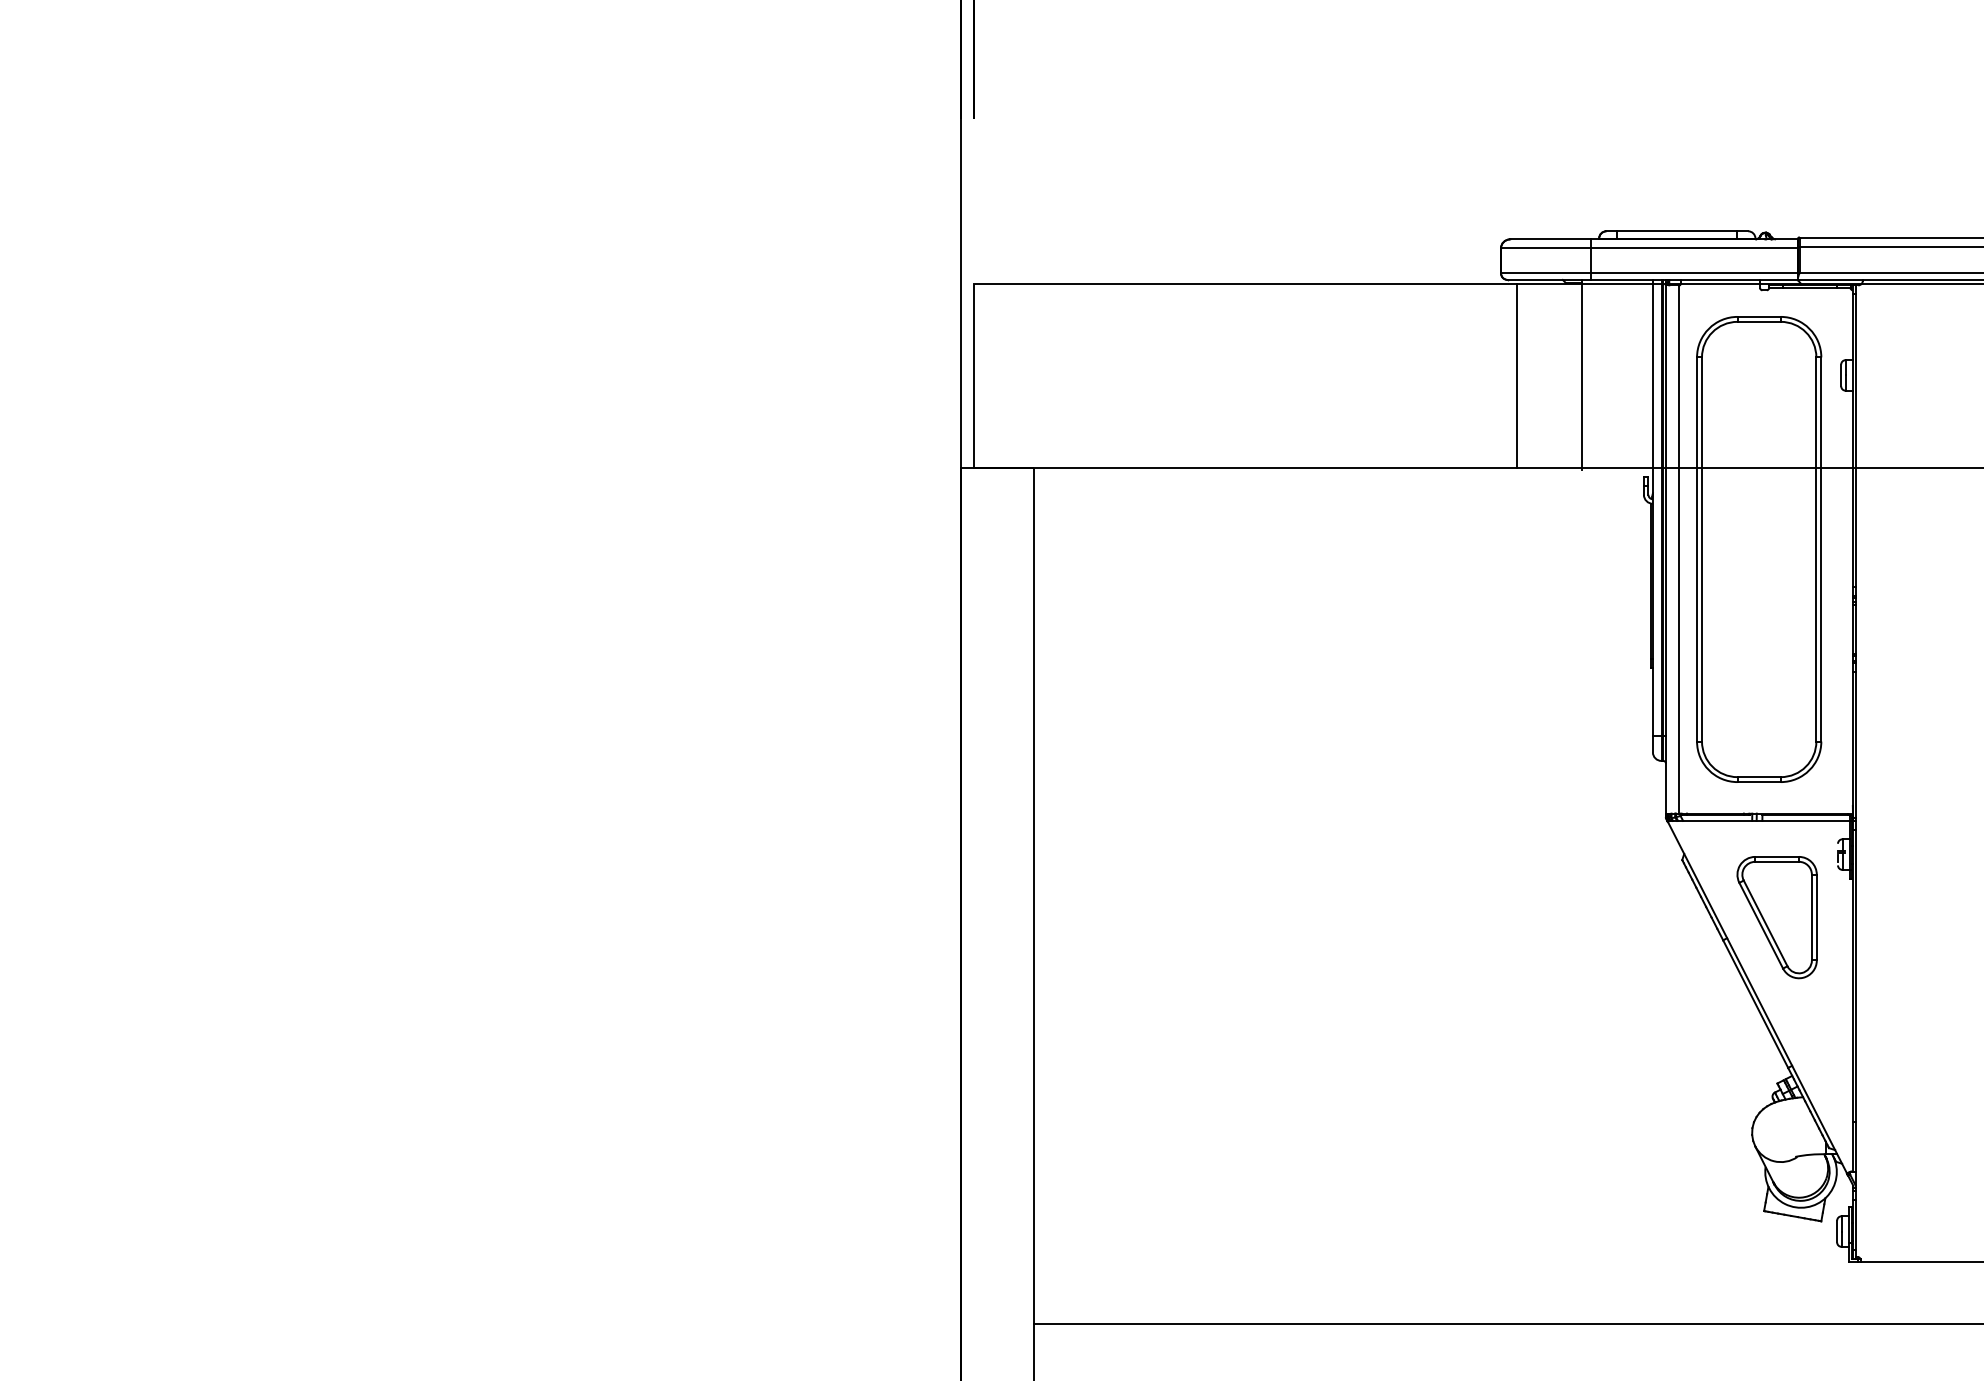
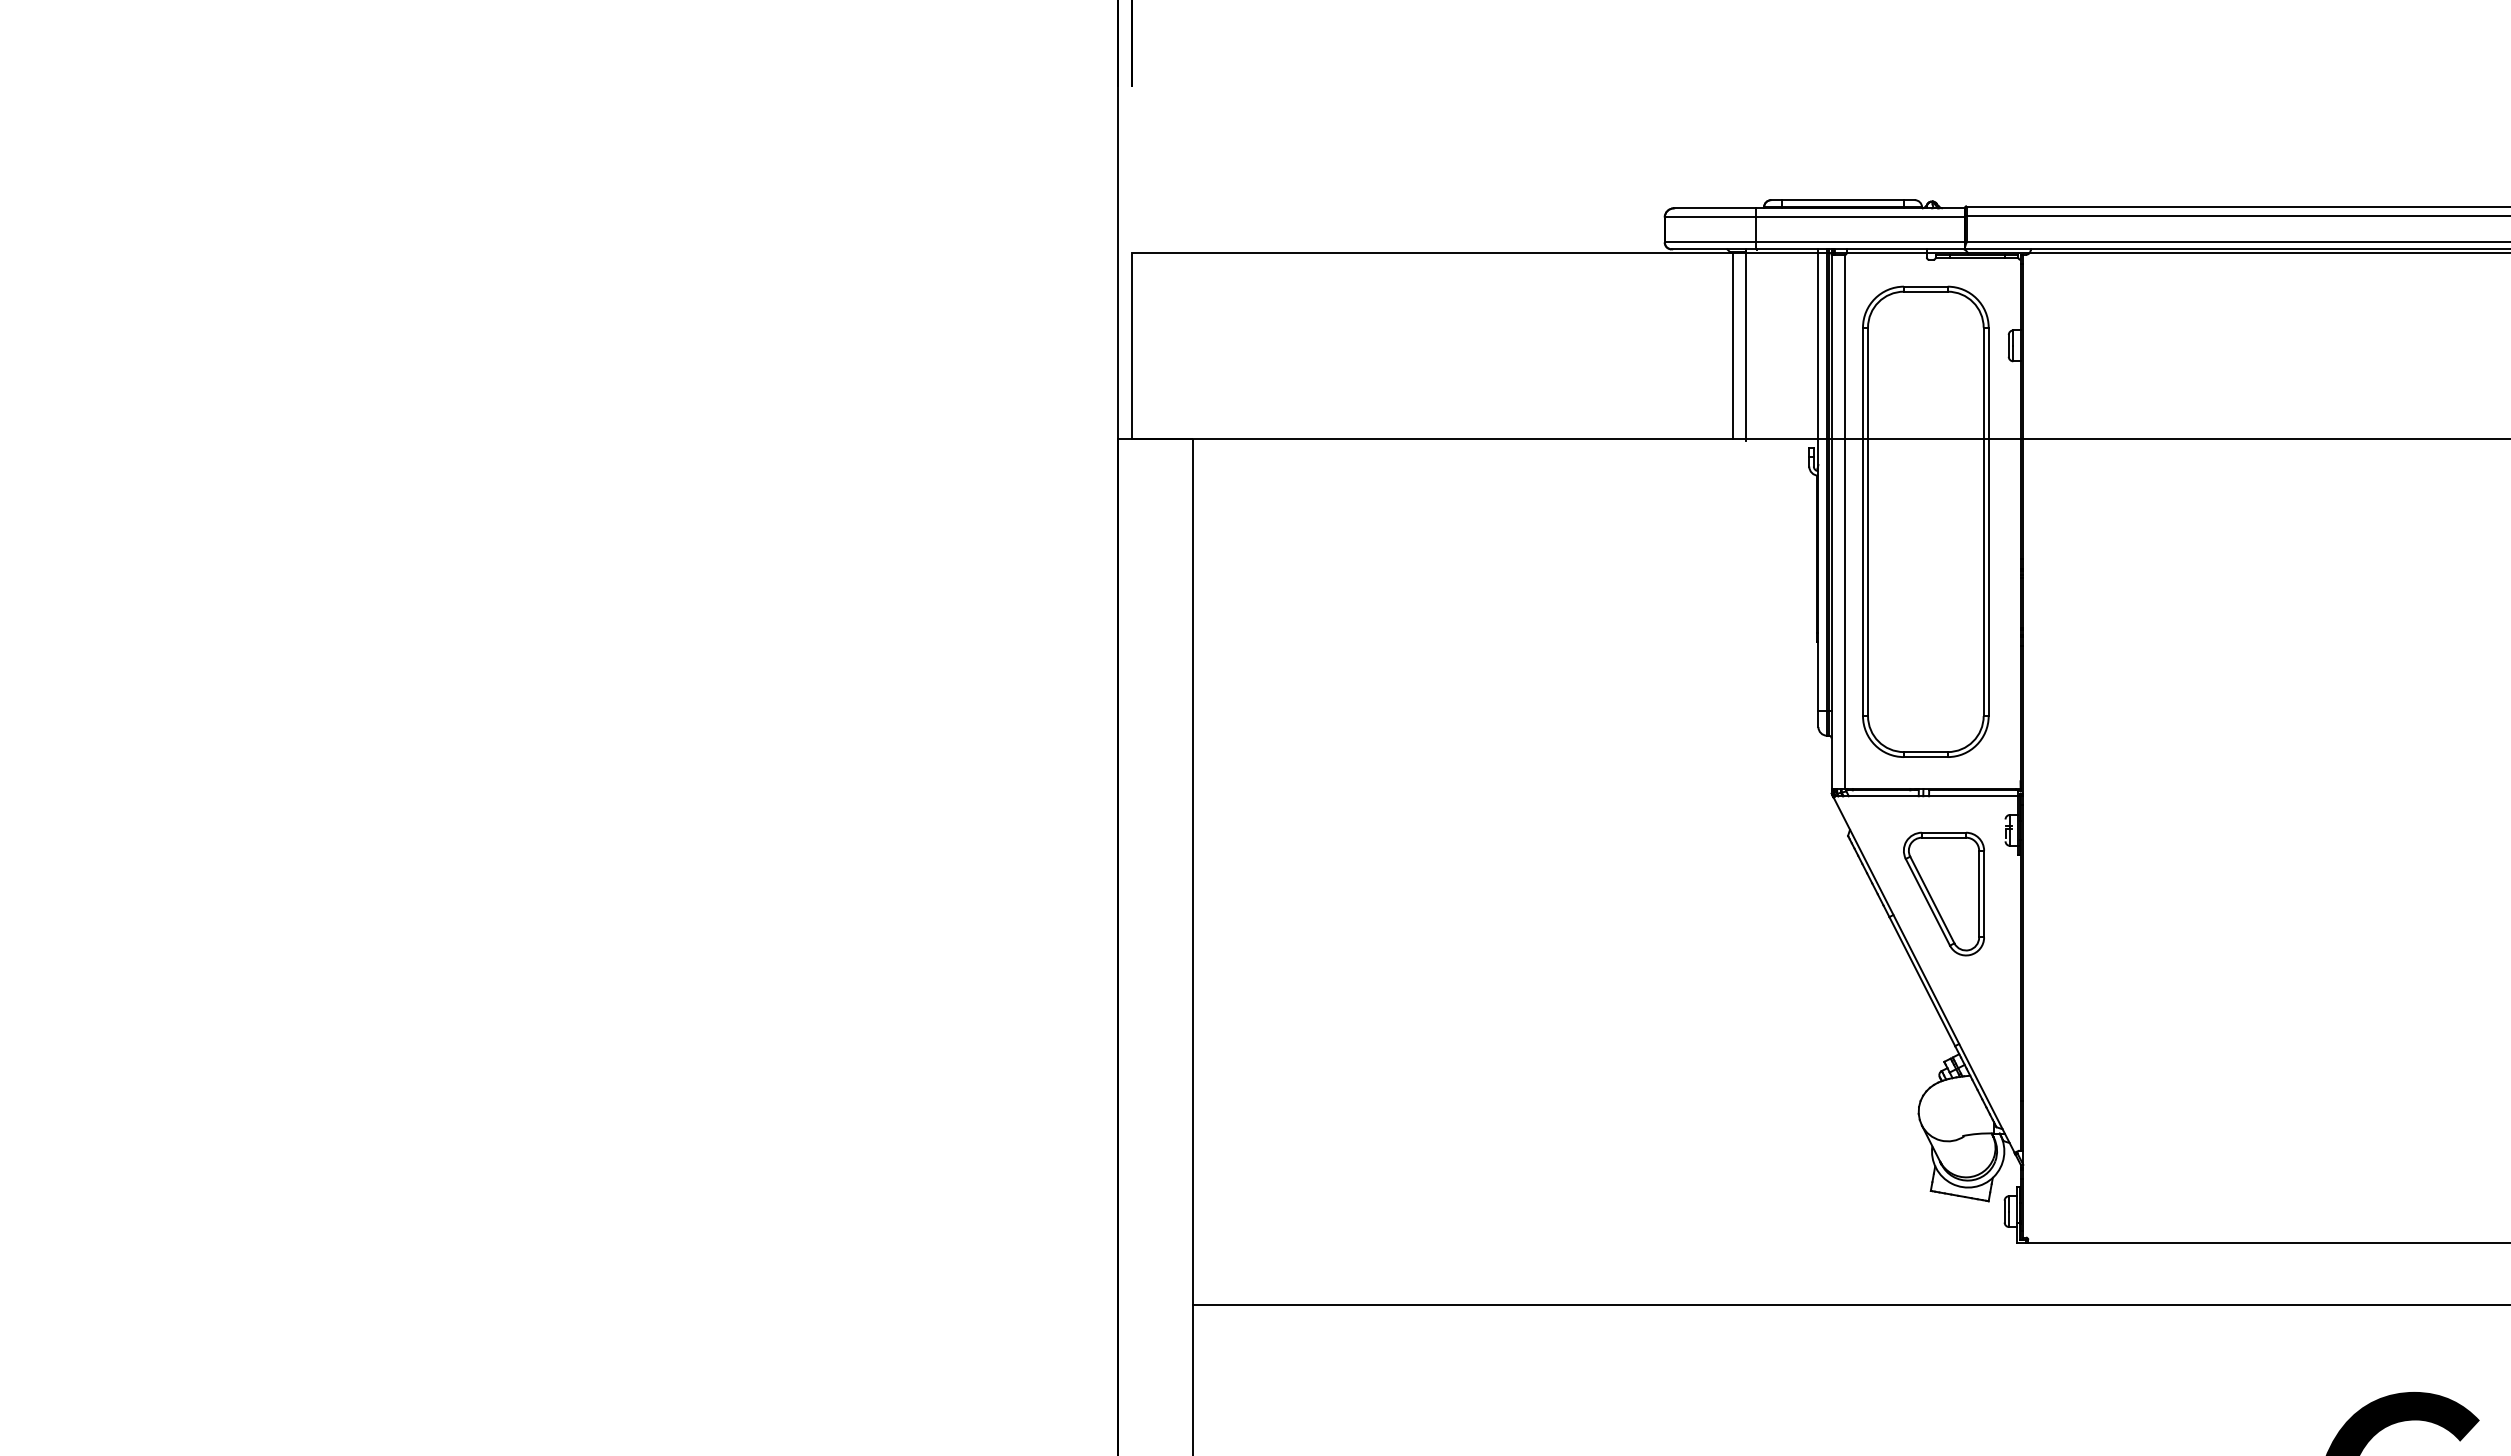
line: (1517, 376) -> (1733, 346), moved

